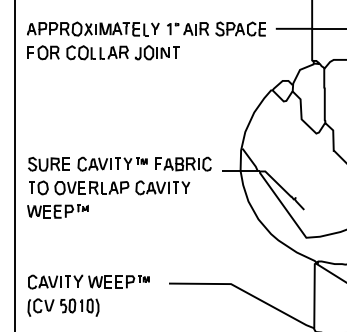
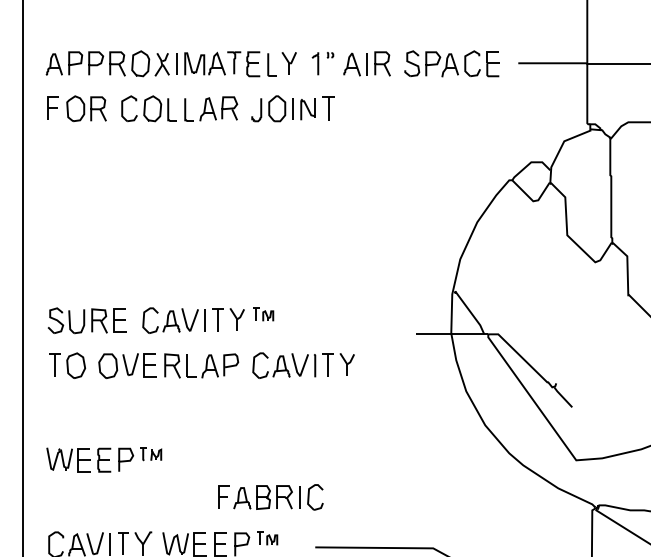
part: (183, 163) -> (270, 495), moved
part: (57, 211) -> (103, 459), moved

